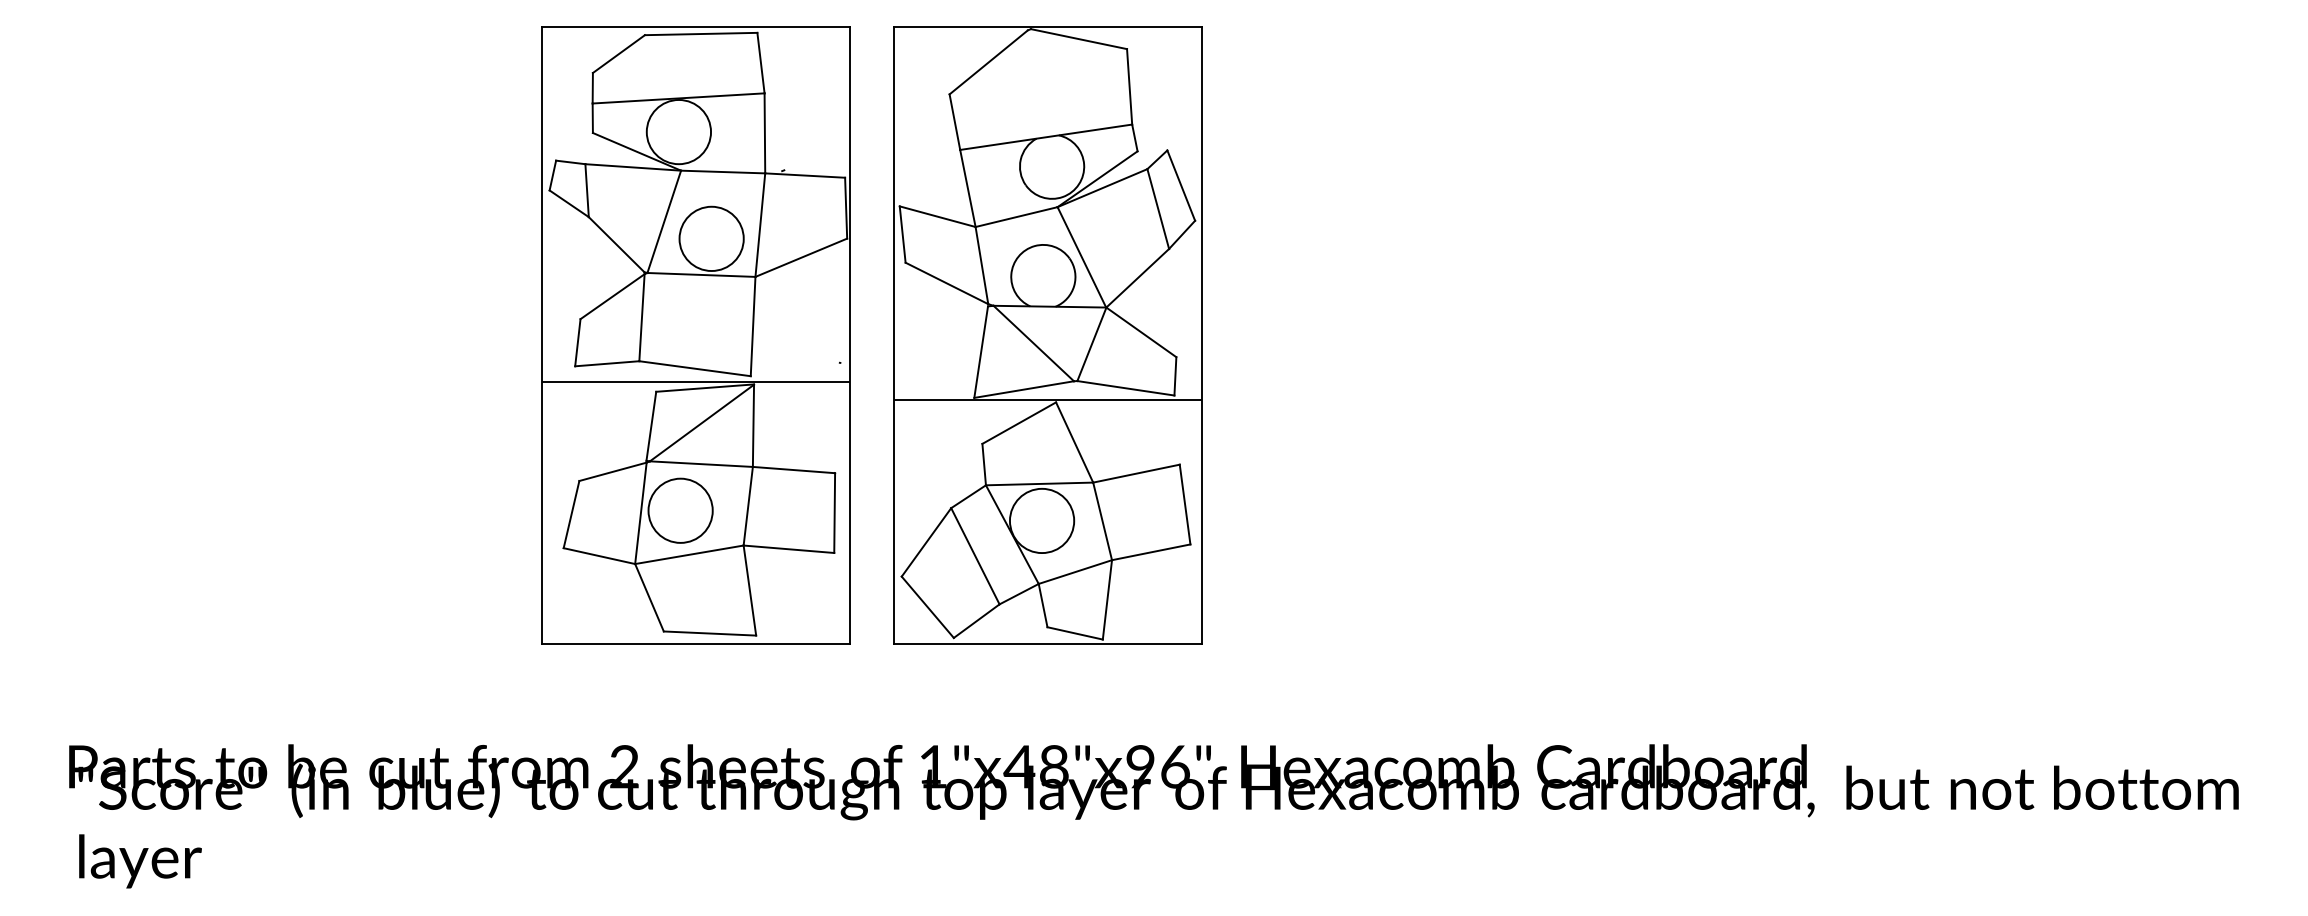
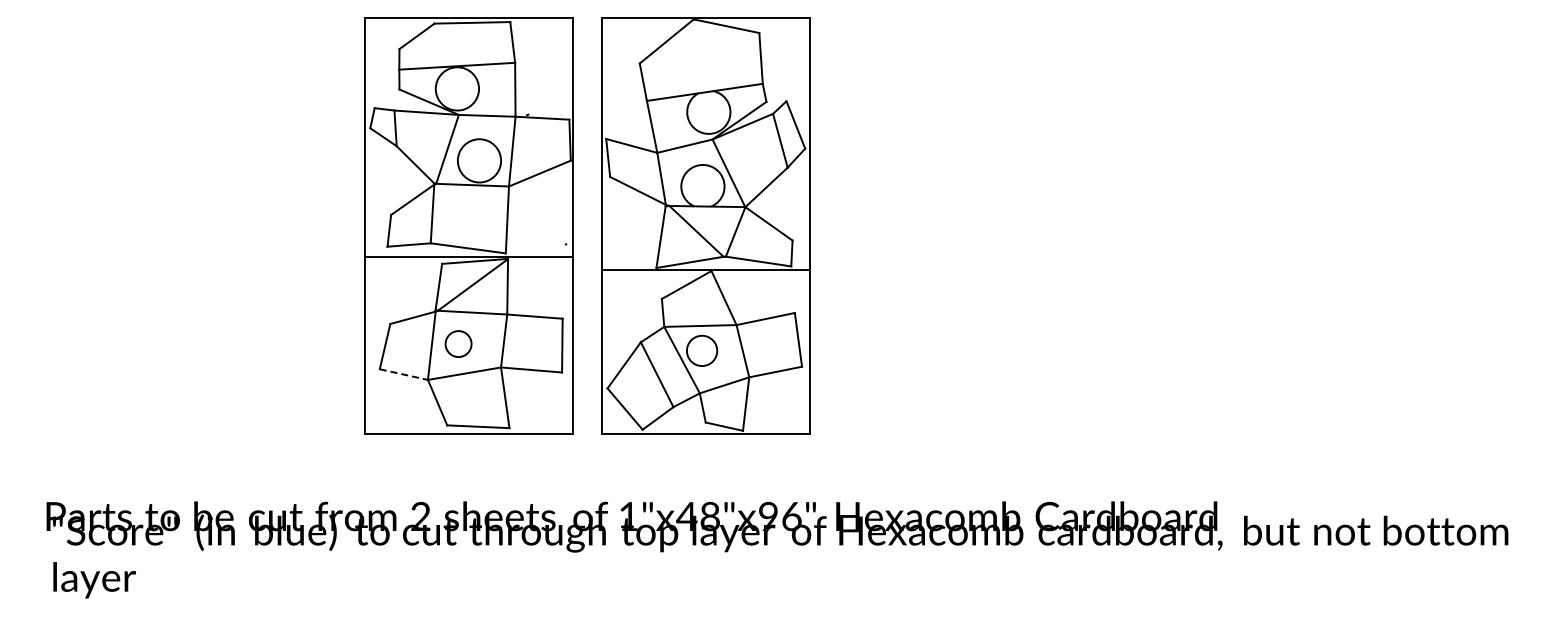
circle: (680, 509) -> (458, 343), size x0.6
circle: (1041, 520) -> (701, 350), size x0.7
line: (598, 555) -> (403, 374), solid -> dashed

